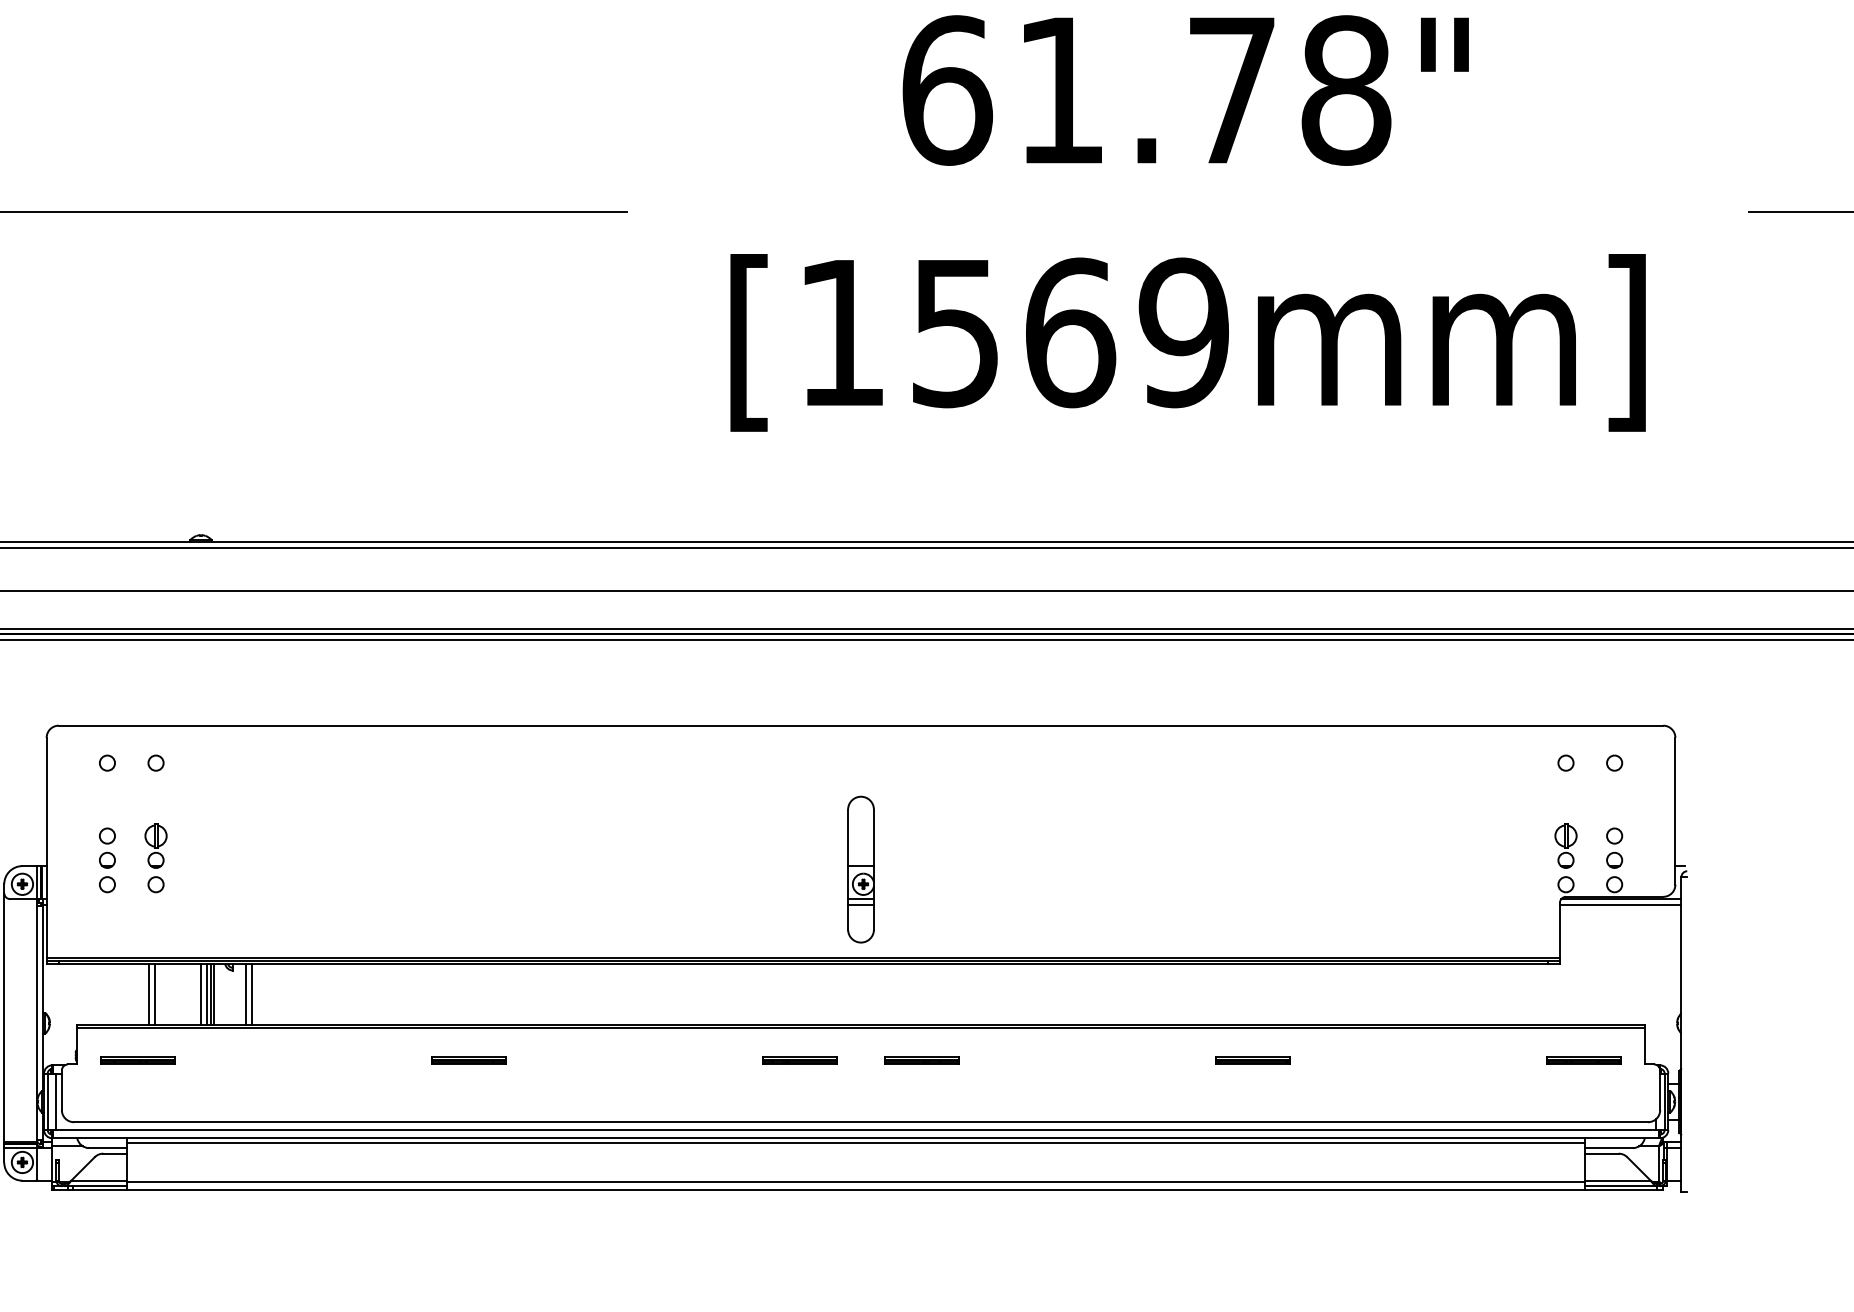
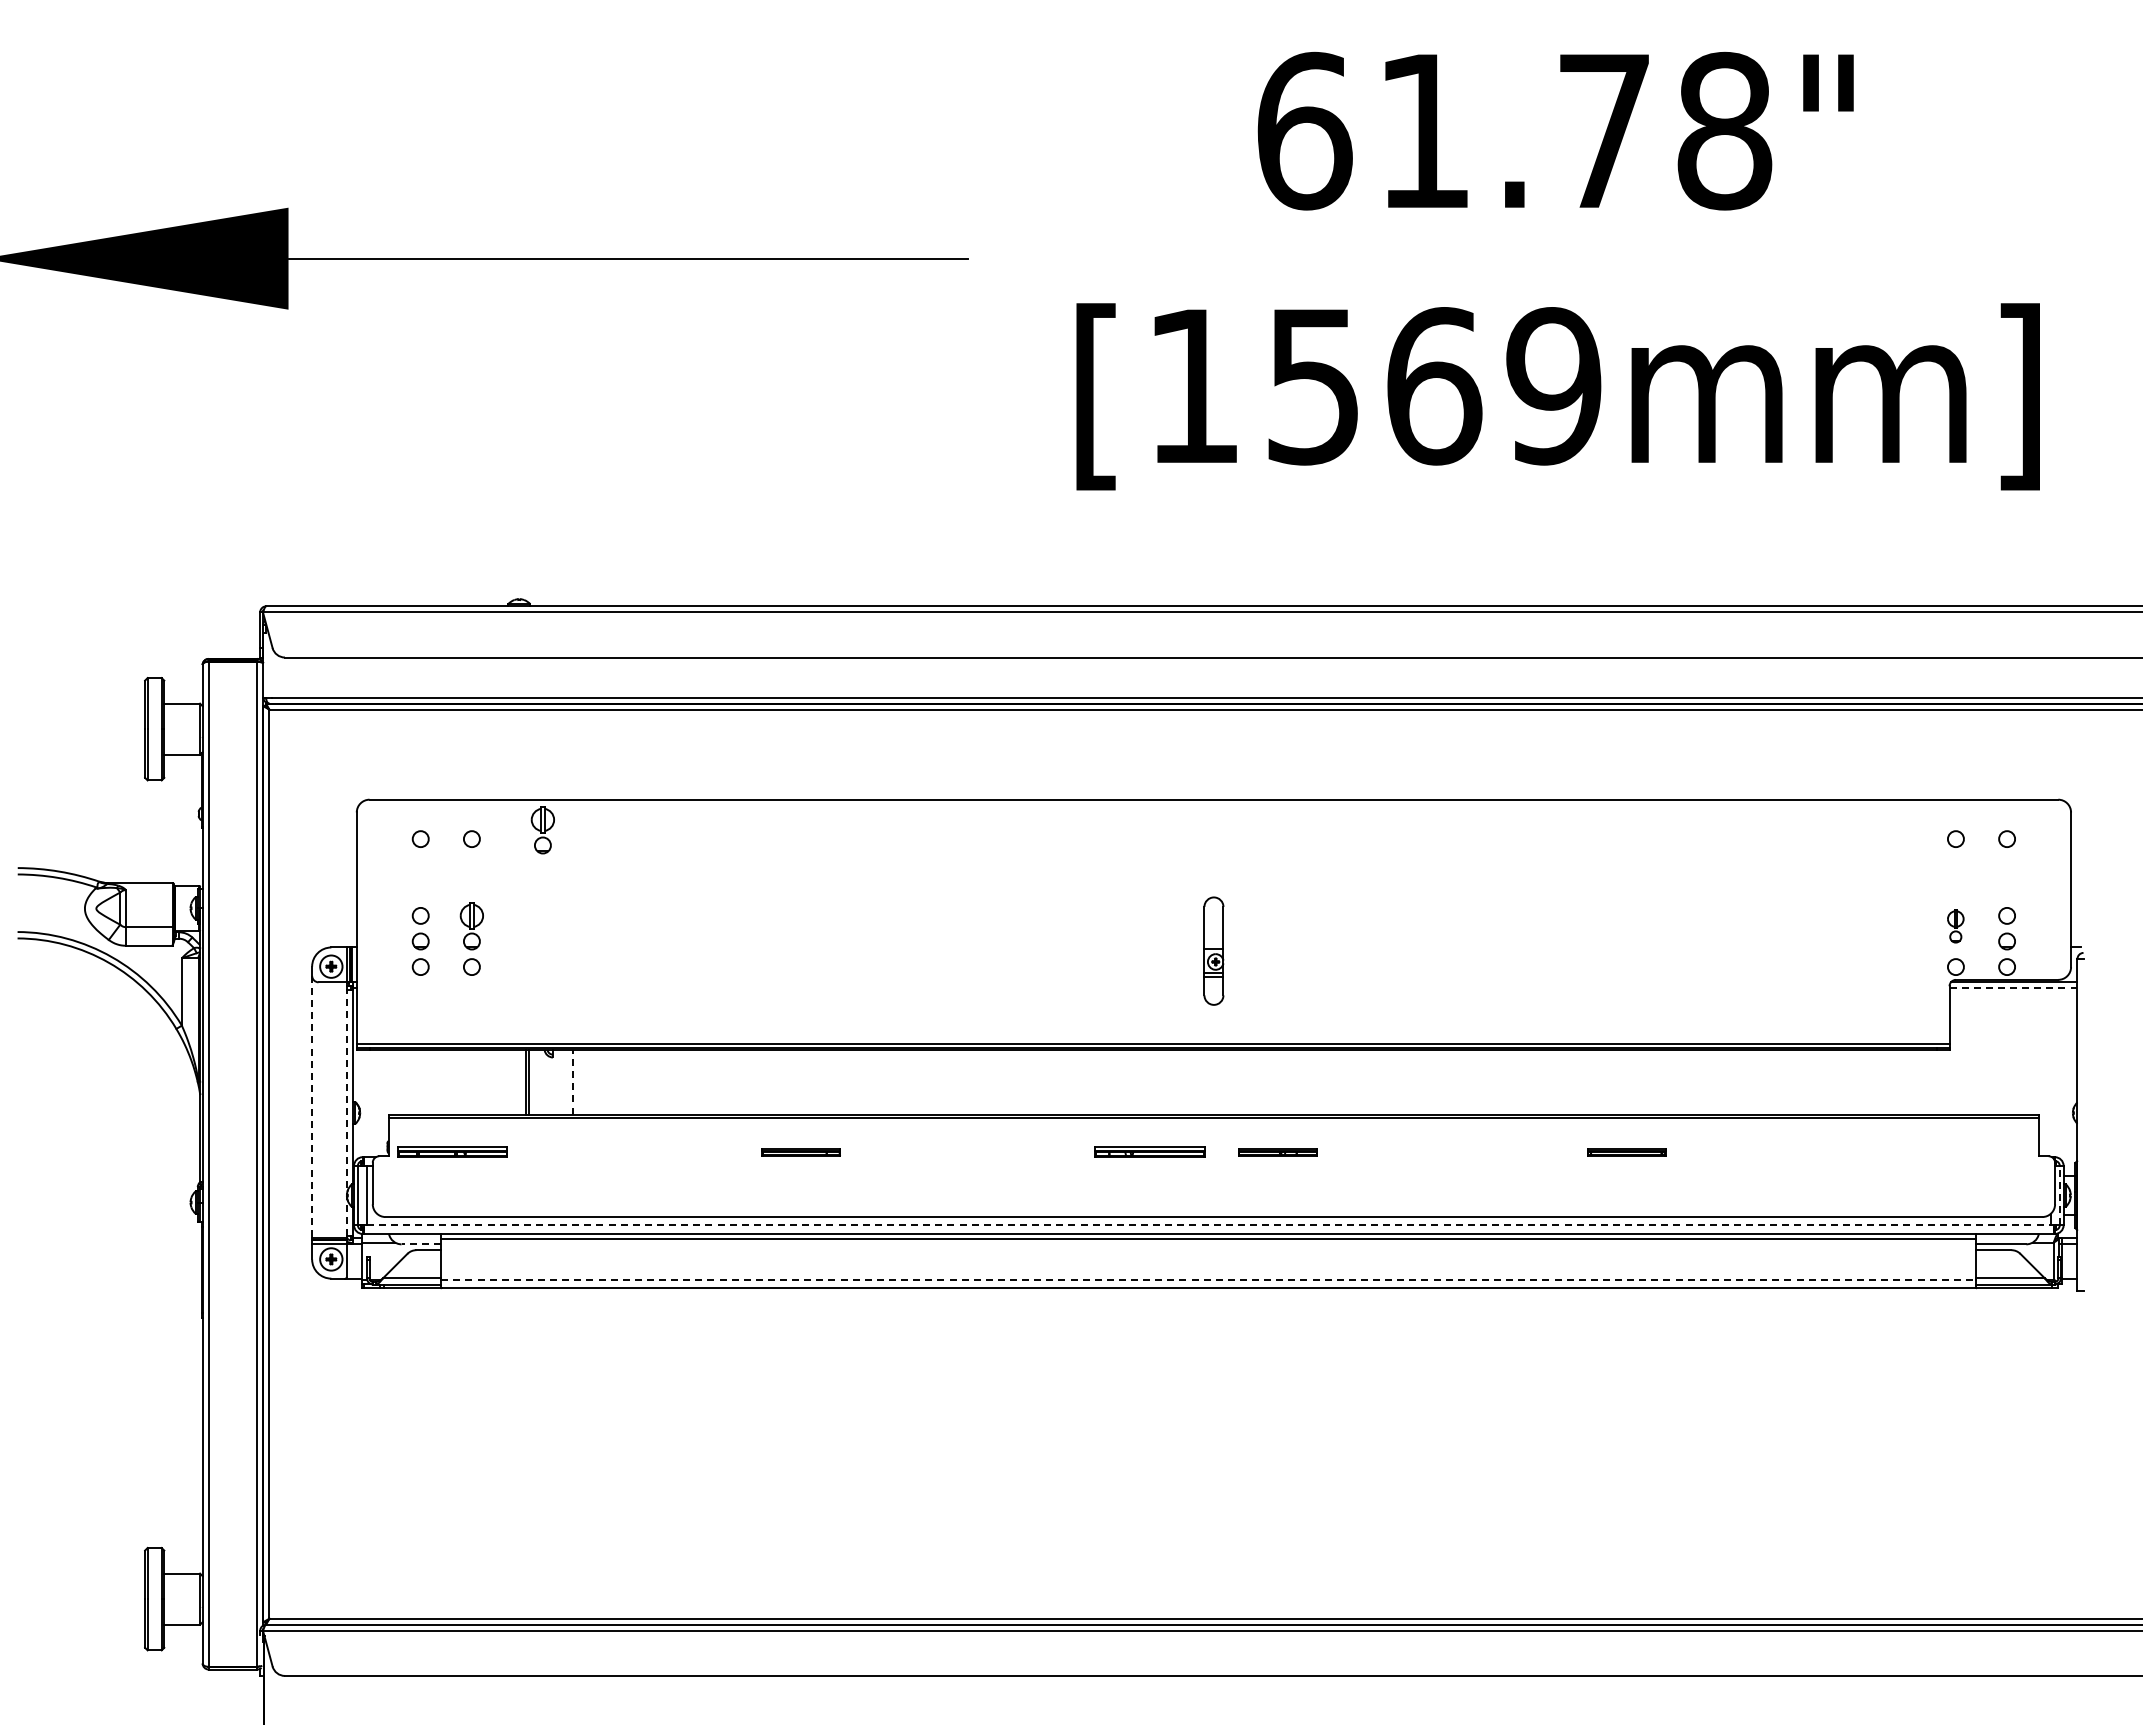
part: (223, 754) -> (542, 830), added
part: (1565, 846) -> (1955, 926), size x0.7
part: (860, 868) -> (1213, 950), size x0.7
line: (1620, 905) -> (2013, 988), solid -> dashed
line: (251, 993) -> (572, 1081), solid -> dashed
line: (148, 994) -> (464, 1082), removed
line: (154, 994) -> (470, 1082), removed
line: (201, 994) -> (519, 1082), removed
line: (213, 994) -> (532, 1082), removed
line: (245, 994) -> (566, 1082), removed
line: (4, 1018) -> (312, 1107), solid -> dashed
line: (36, 1022) -> (346, 1112), solid -> dashed
part: (137, 1060) -> (452, 1152), size x1.4
part: (799, 1060) -> (1149, 1152), size x1.4
part: (1583, 1060) -> (1974, 1152), removed
line: (1664, 1101) -> (2059, 1195), solid -> dashed
line: (856, 1130) -> (1209, 1225), solid -> dashed
line: (108, 1148) -> (421, 1244), solid -> dashed
line: (855, 1181) -> (1208, 1279), solid -> dashed

